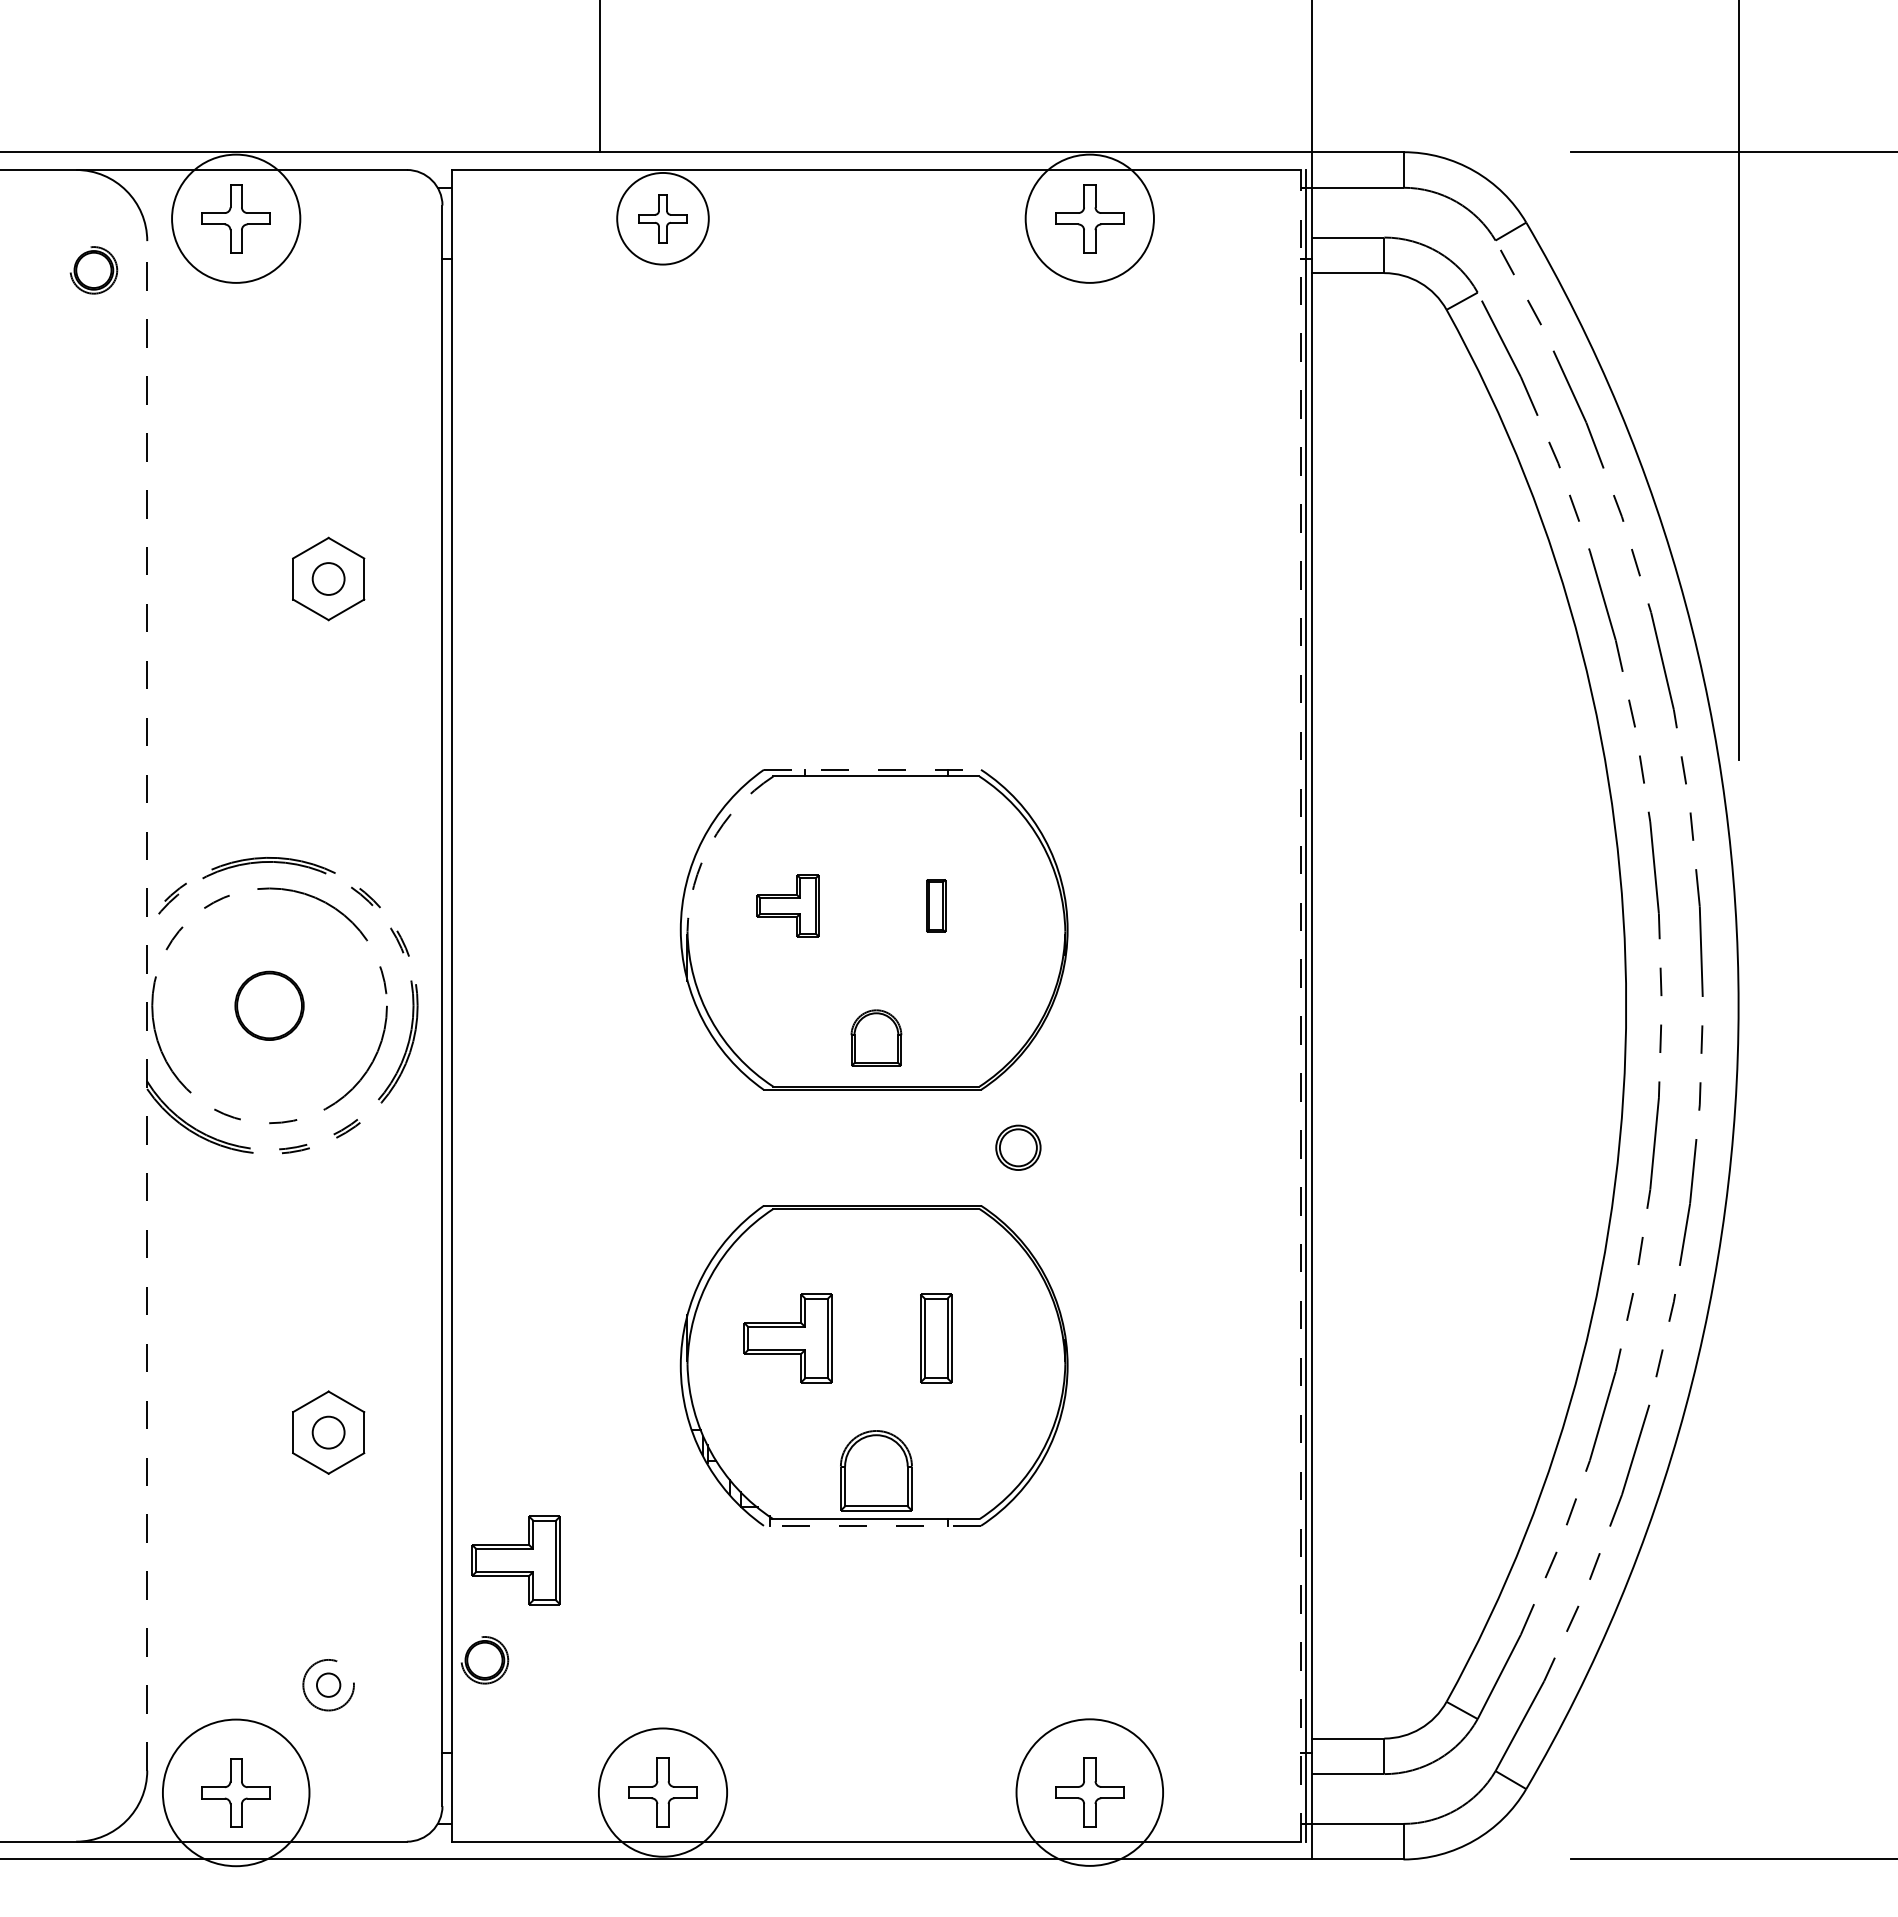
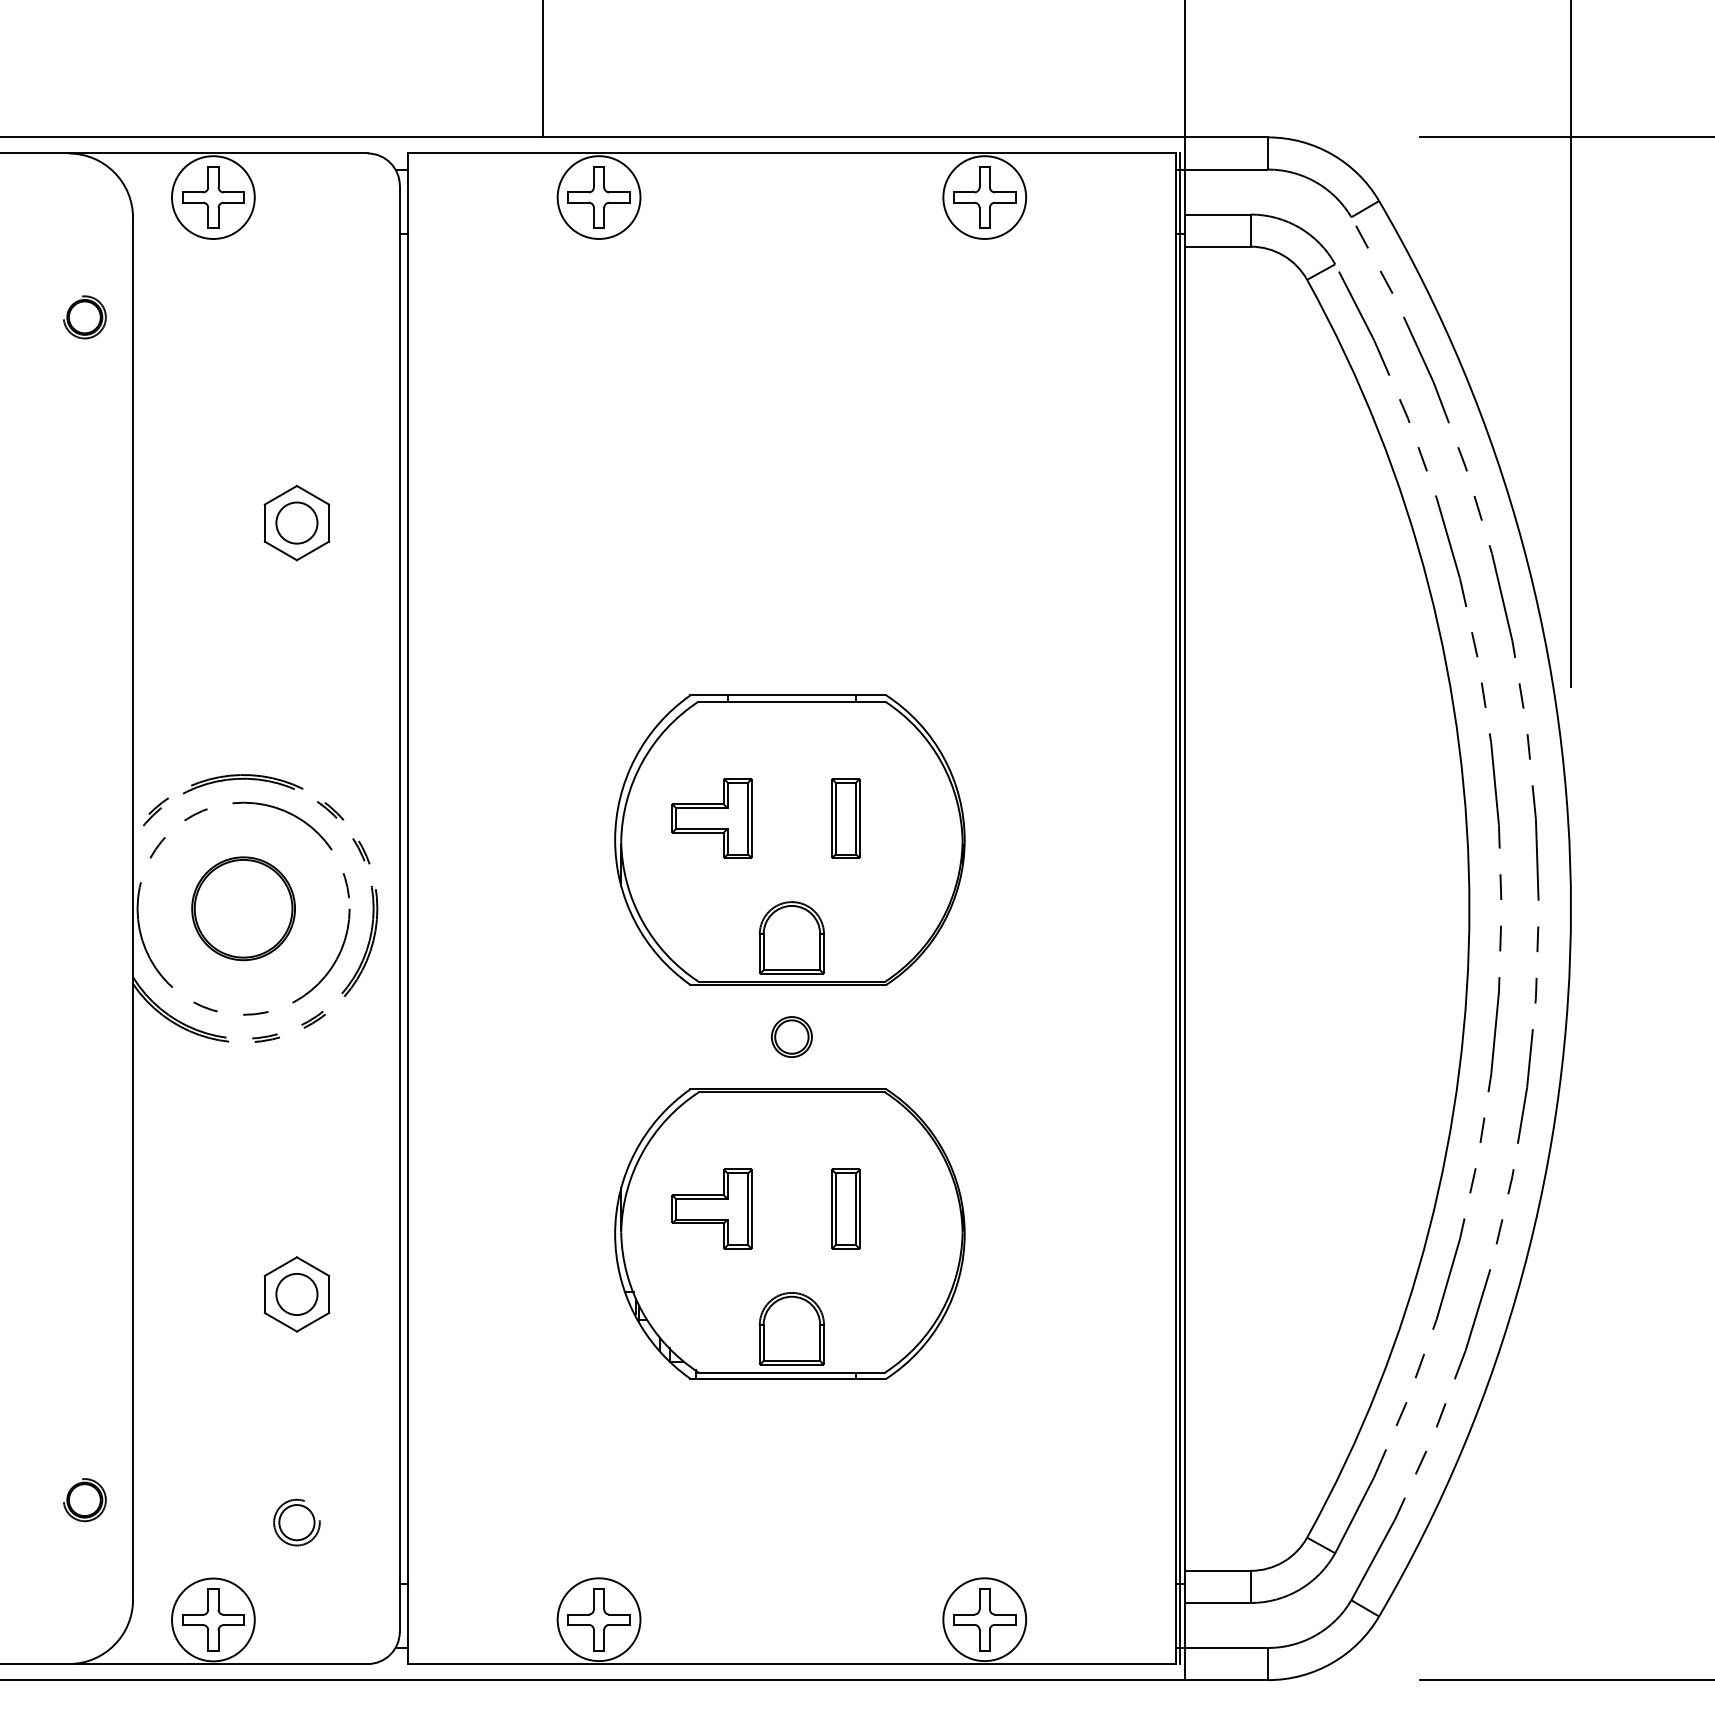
circle: (236, 218) -> (213, 197), size x0.71
part: (662, 218) -> (598, 197), size x1.43
circle: (1089, 218) -> (984, 197), size x0.71
part: (93, 270) -> (84, 317), moved
circle: (328, 578) -> (296, 522), size x1.43
line: (872, 769) -> (788, 695), dashed -> solid
arc: (711, 843) -> (642, 762), dashed -> solid
part: (787, 905) -> (711, 818), size x1.43
part: (936, 905) -> (846, 818), size x1.67
line: (147, 1005) -> (133, 908), dashed -> solid
part: (269, 1005) -> (243, 908), size x1.67
line: (1300, 1005) -> (1175, 908), dashed -> solid
part: (876, 1037) -> (791, 937), size x1.43
part: (1018, 1147) -> (791, 1036), moved
circle: (328, 1432) -> (296, 1294), size x1.43
line: (872, 1525) -> (788, 1378), dashed -> solid
part: (515, 1560) -> (465, 1409), removed
part: (484, 1660) -> (84, 1500), moved
circle: (328, 1684) -> (296, 1522), size x1.67
circle: (236, 1792) -> (213, 1619), size x0.62
circle: (662, 1792) -> (598, 1619), size x0.71
circle: (1089, 1792) -> (984, 1619), size x0.62

